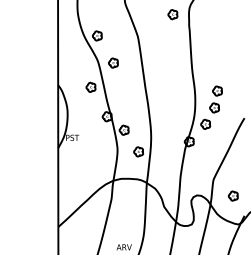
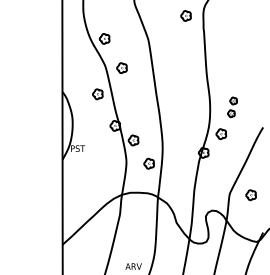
part: (215, 99) -> (231, 107), size x0.7
part: (232, 195) -> (250, 194), moved

